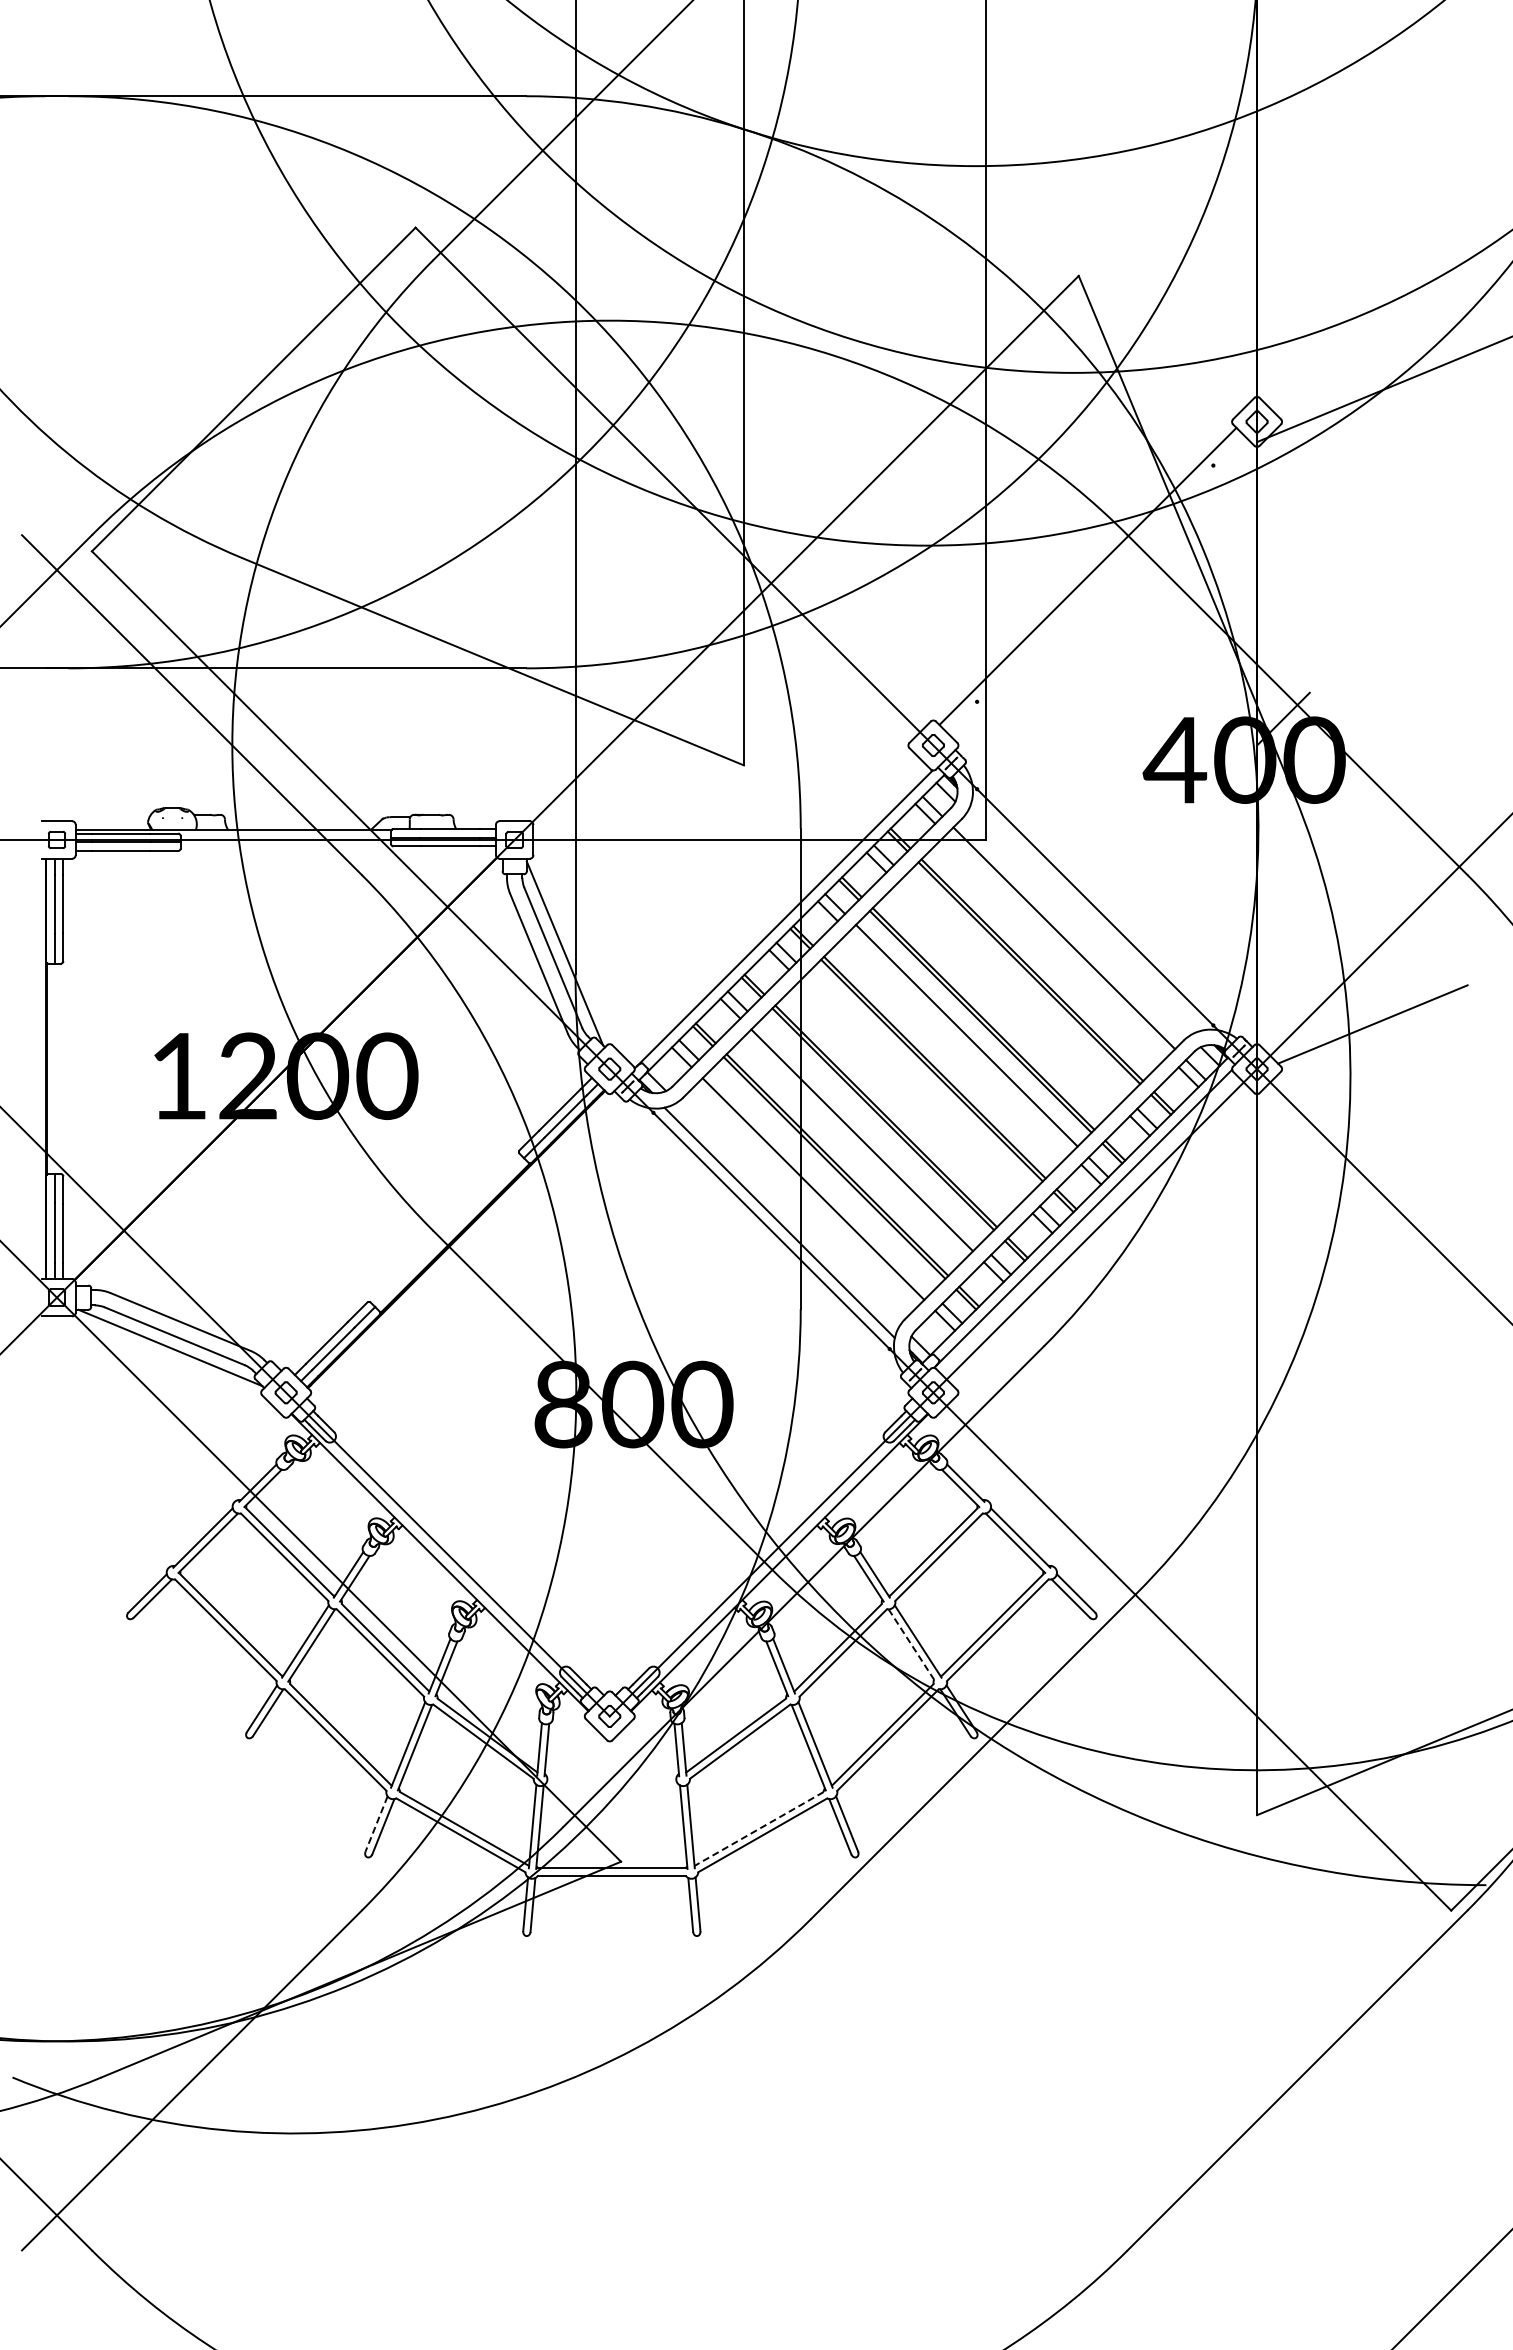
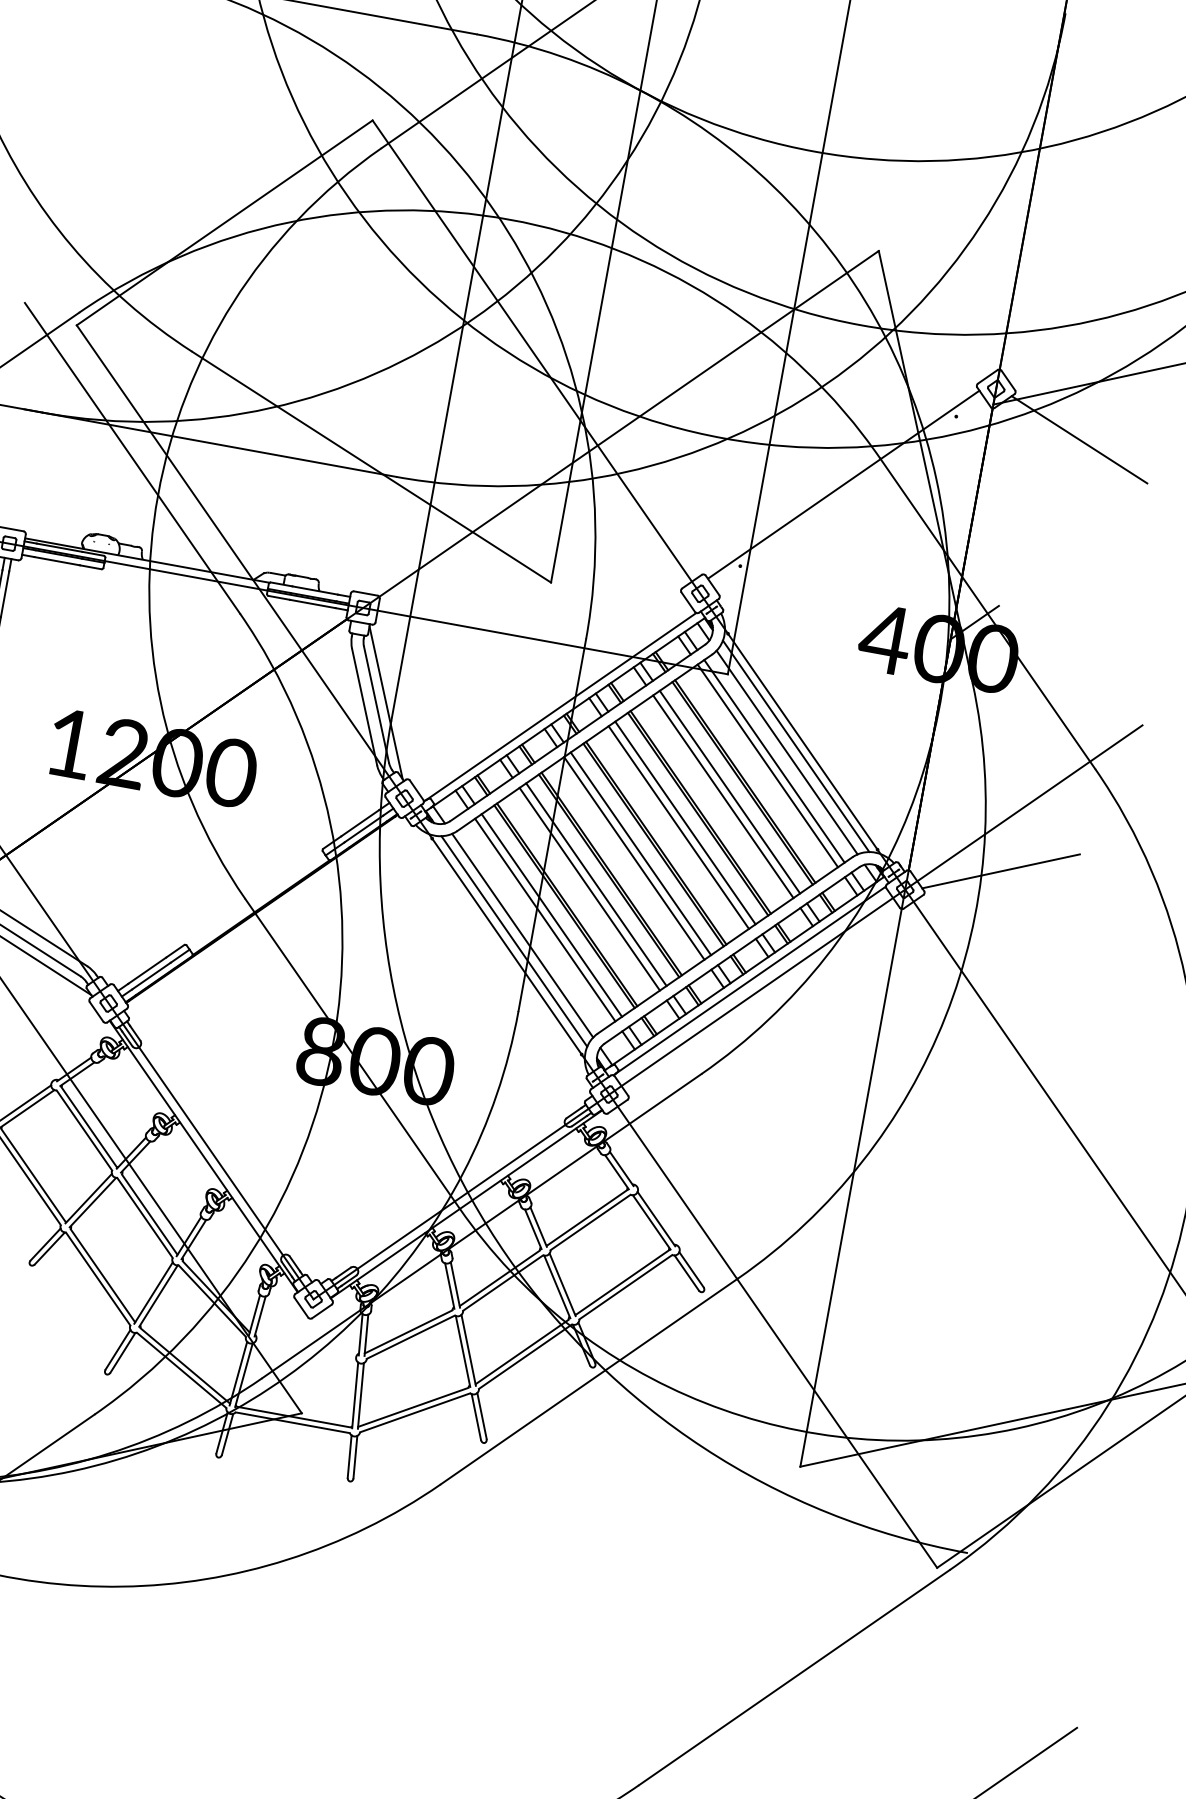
line: (1372, 466) -> (1079, 439), added
line: (1087, 914) -> (795, 746), added
line: (1077, 924) -> (786, 752), added
line: (1056, 945) -> (767, 765), added
line: (1015, 986) -> (729, 791), added
line: (1008, 994) -> (723, 796), added
line: (959, 1042) -> (678, 827), added
line: (918, 1084) -> (641, 853), added
line: (910, 1091) -> (634, 858), added
line: (869, 1132) -> (596, 884), added
line: (820, 1181) -> (551, 915), added
line: (788, 1213) -> (522, 935), added
line: (912, 1645) -> (557, 1287), dashed -> solid
line: (376, 1824) -> (117, 1350), dashed -> solid
line: (758, 1829) -> (412, 1407), dashed -> solid

